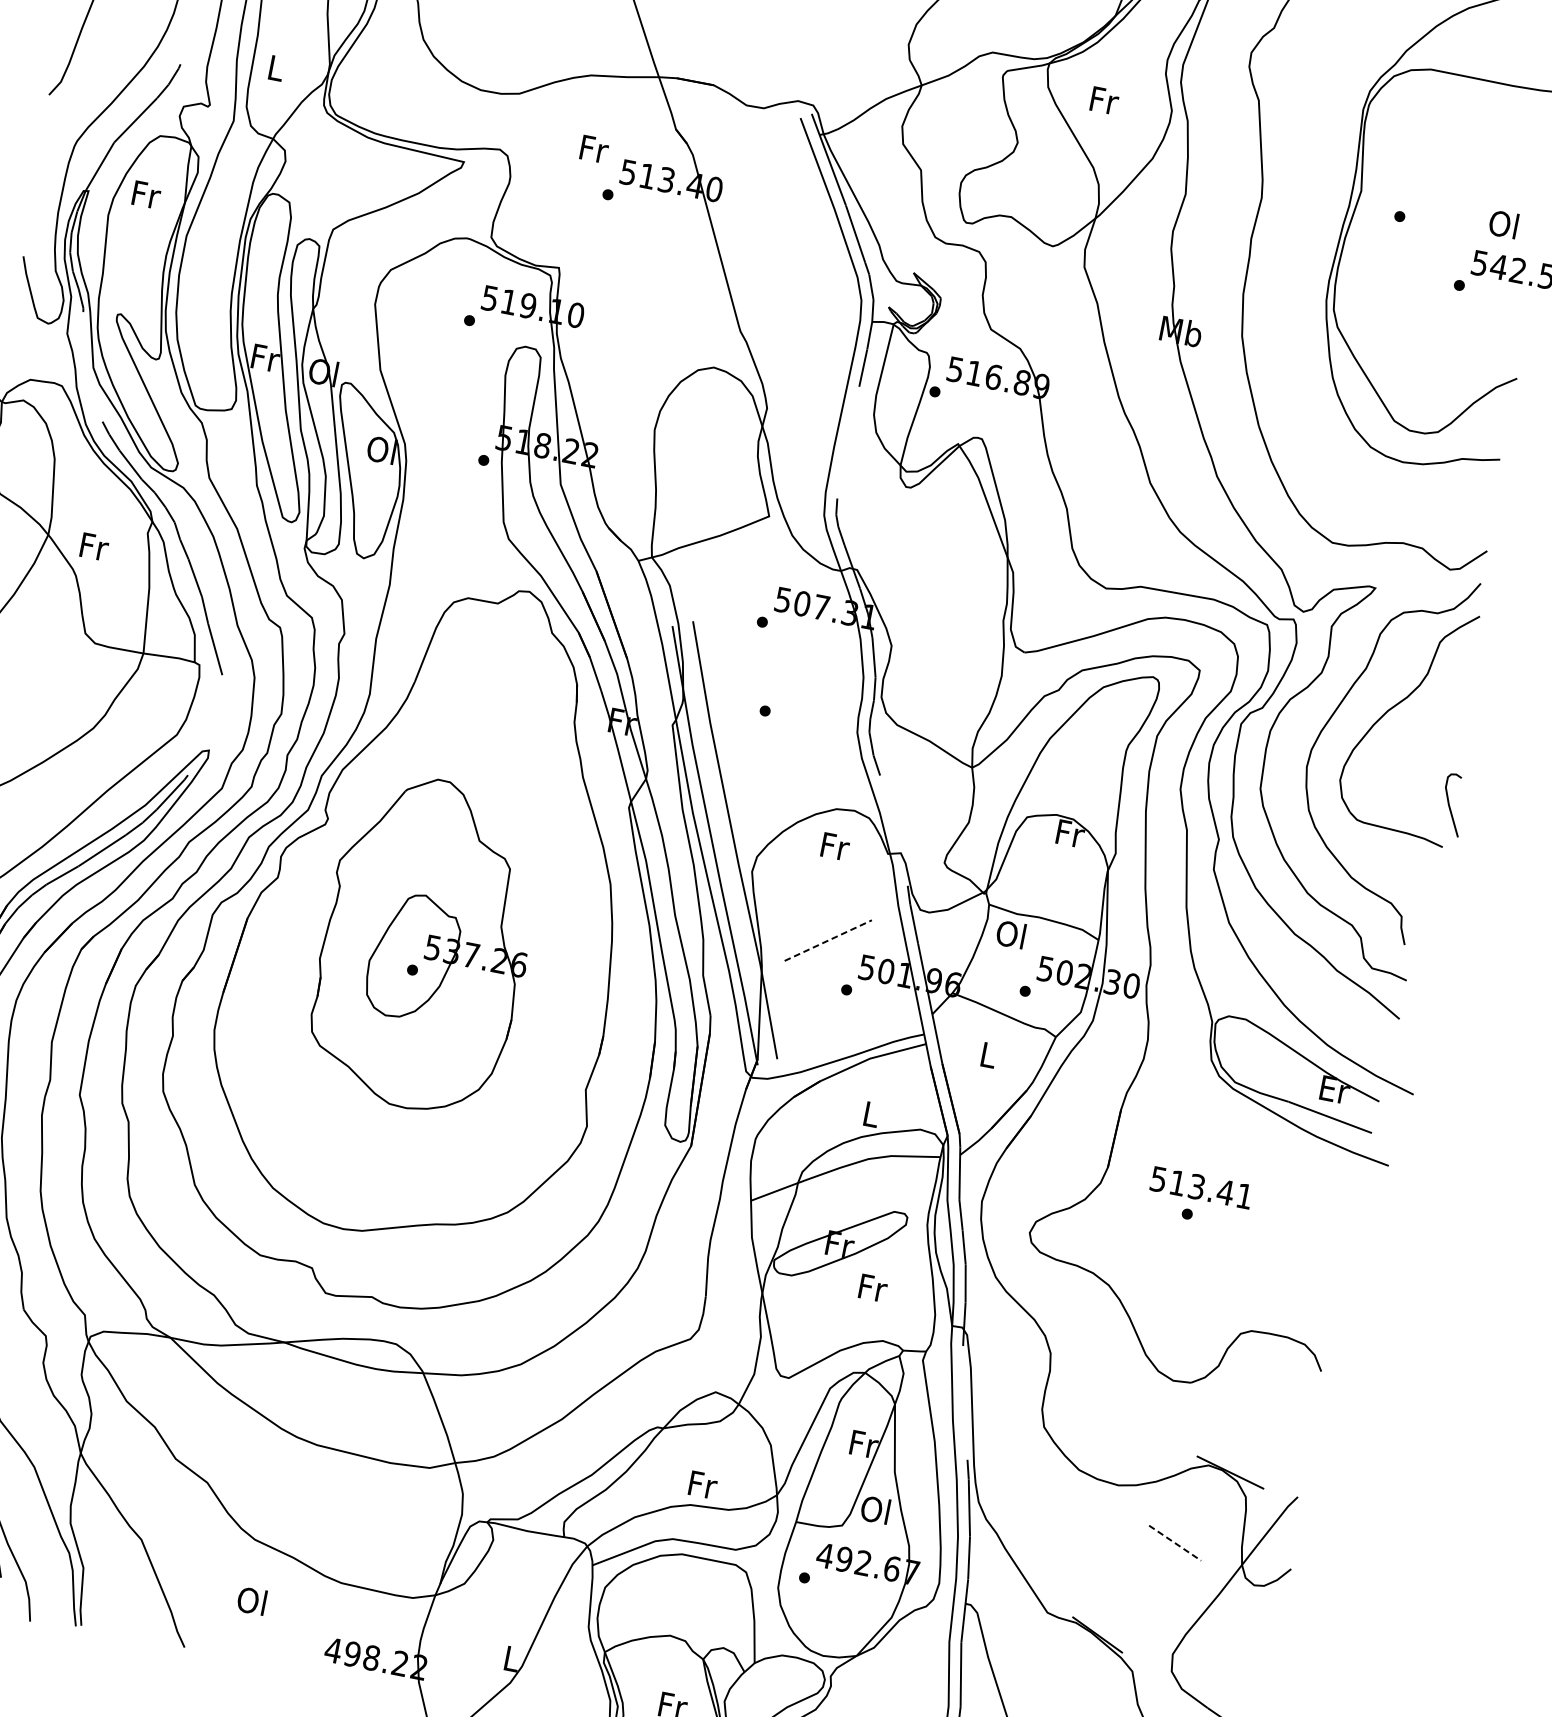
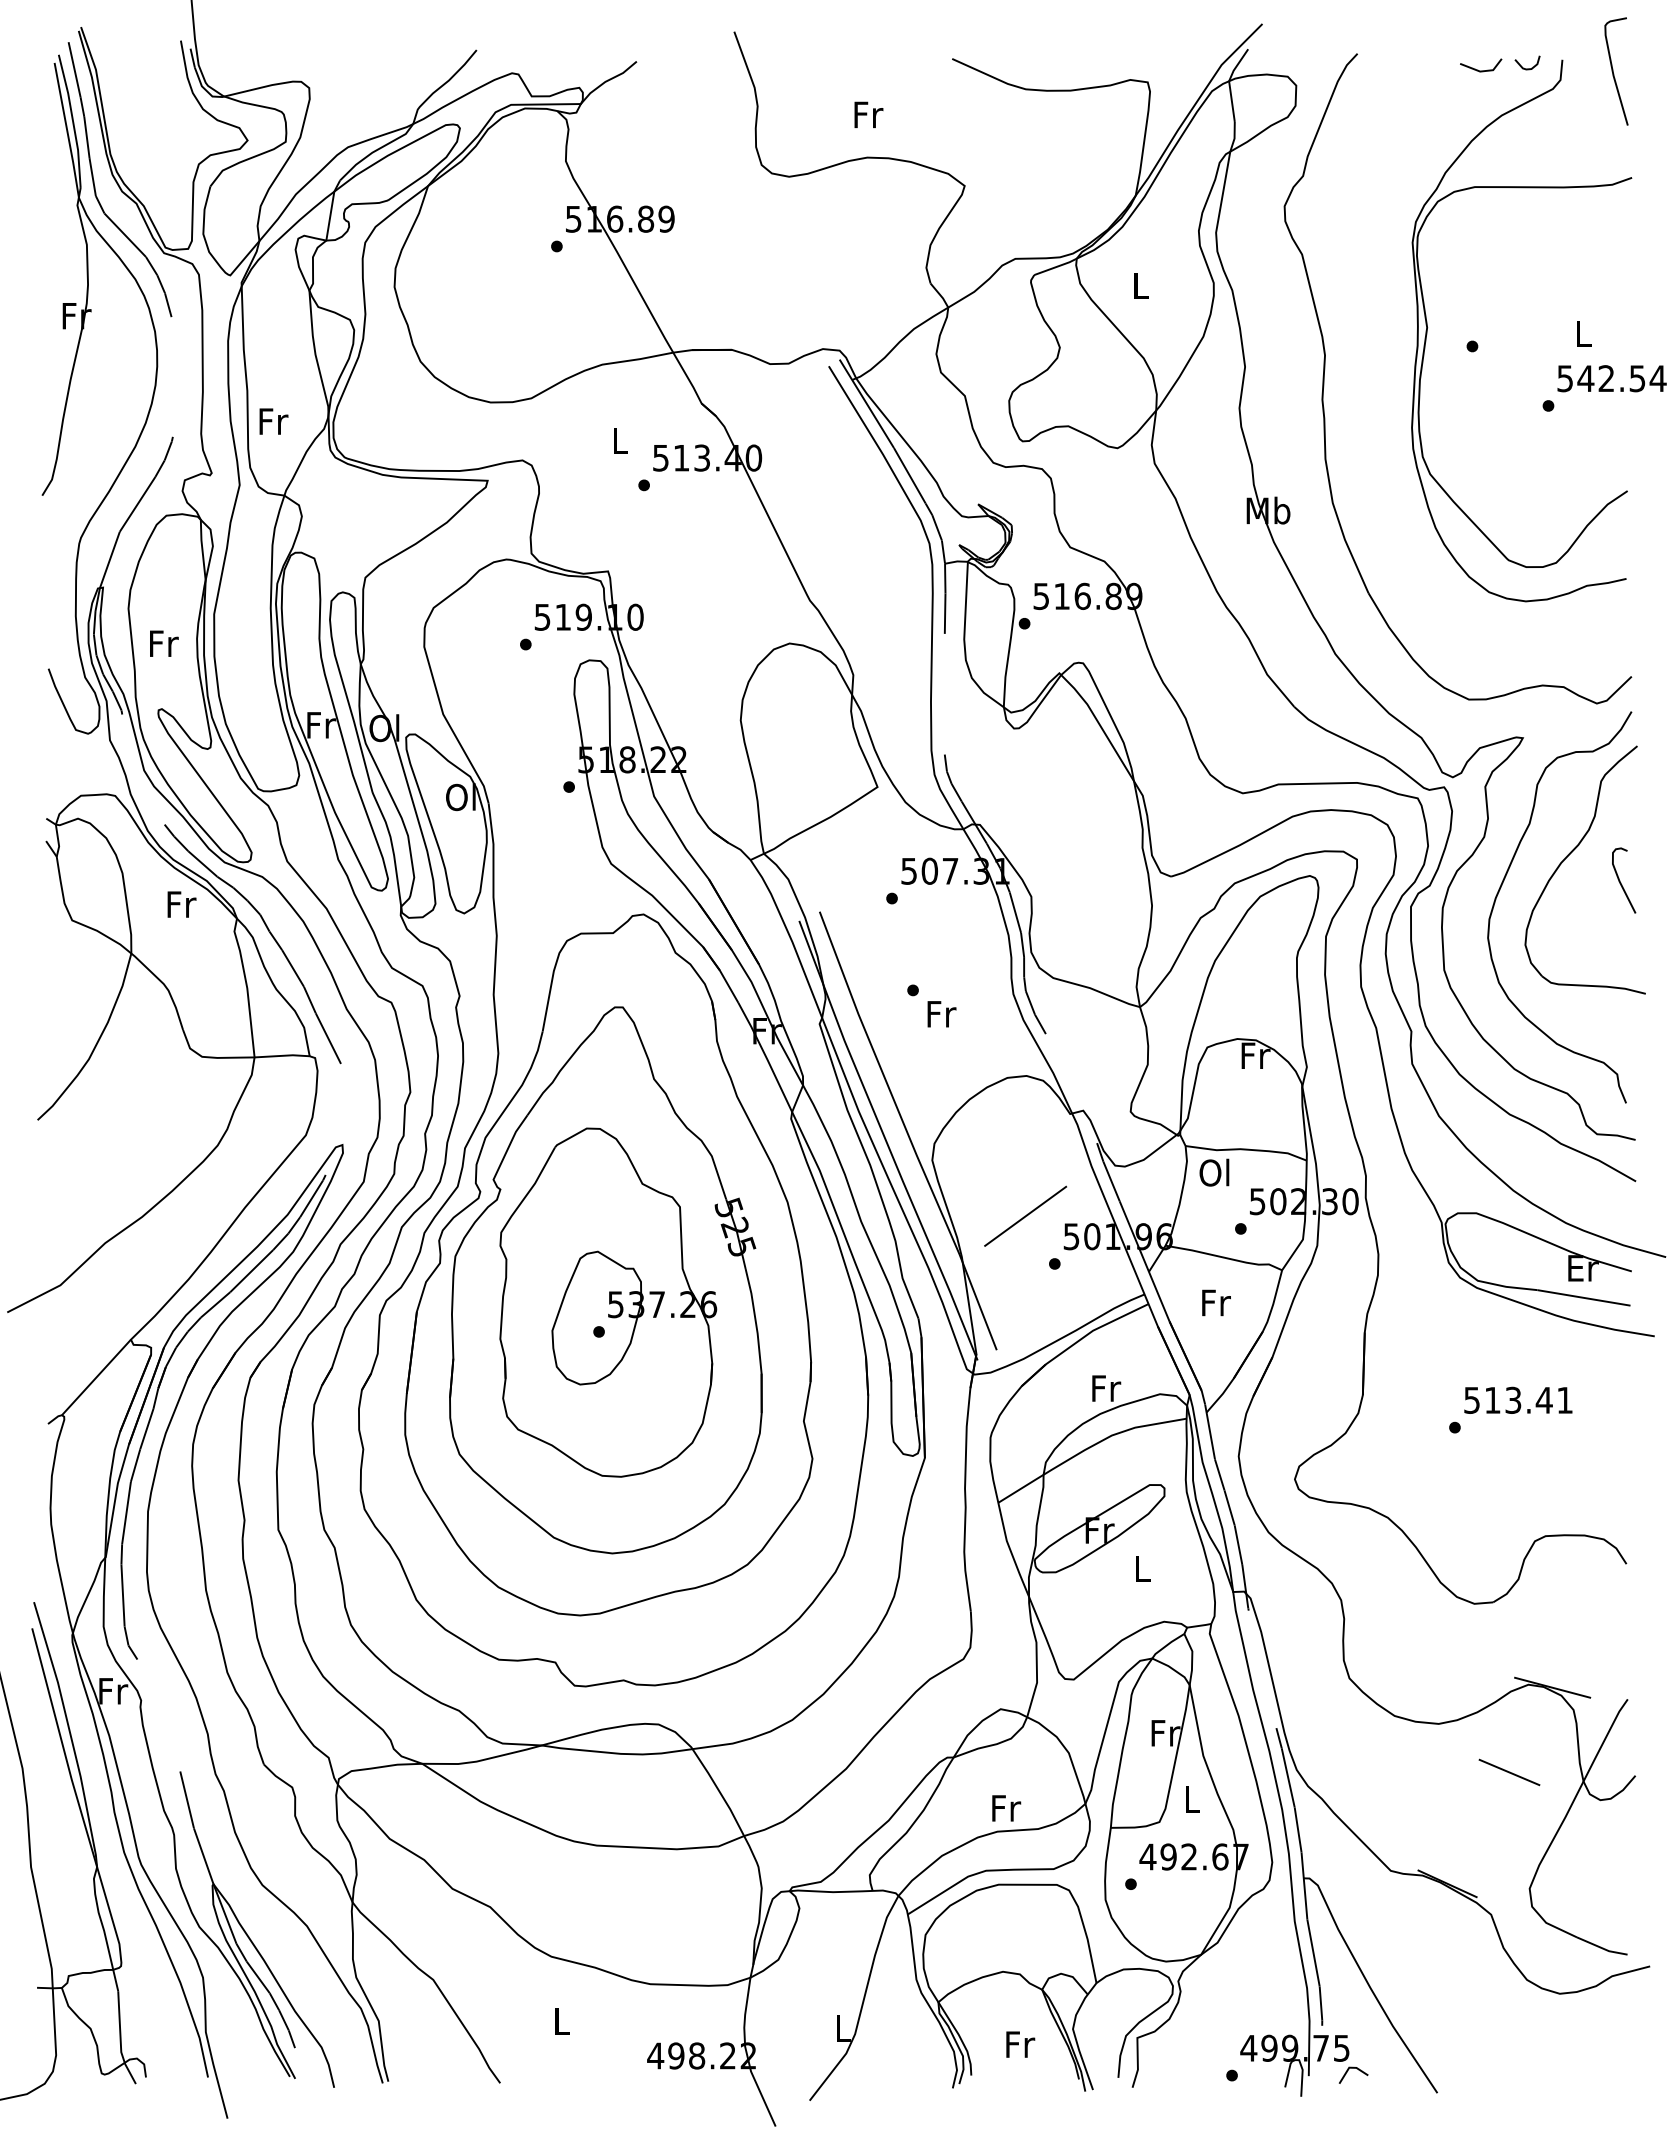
text: (276, 68) -> (273, 421), L -> Fr
text: (1104, 101) -> (1141, 286), Fr -> L
text: (594, 148) -> (620, 440), Fr -> L
text: (146, 194) -> (164, 643), moved
text: (1503, 224) -> (1581, 333), Ol -> L
text: (94, 546) -> (181, 904), moved
curve: (1450, 806) -> (1621, 882), moved
text: (835, 846) -> (941, 1014), moved
part: (427, 923) -> (605, 1280), added
line: (829, 940) -> (1026, 1216), dashed -> solid
text: (989, 1054) -> (1216, 1302), L -> Fr
text: (871, 1114) -> (1106, 1388), L -> Fr
text: (1201, 1187) -> (1518, 1399), moved
text: (873, 1287) -> (1143, 1568), Fr -> L
text: (875, 1509) -> (1190, 1798), Ol -> L
line: (1175, 1543) -> (1509, 1772), dashed -> solid
text: (251, 1600) -> (560, 2020), Ol -> L

